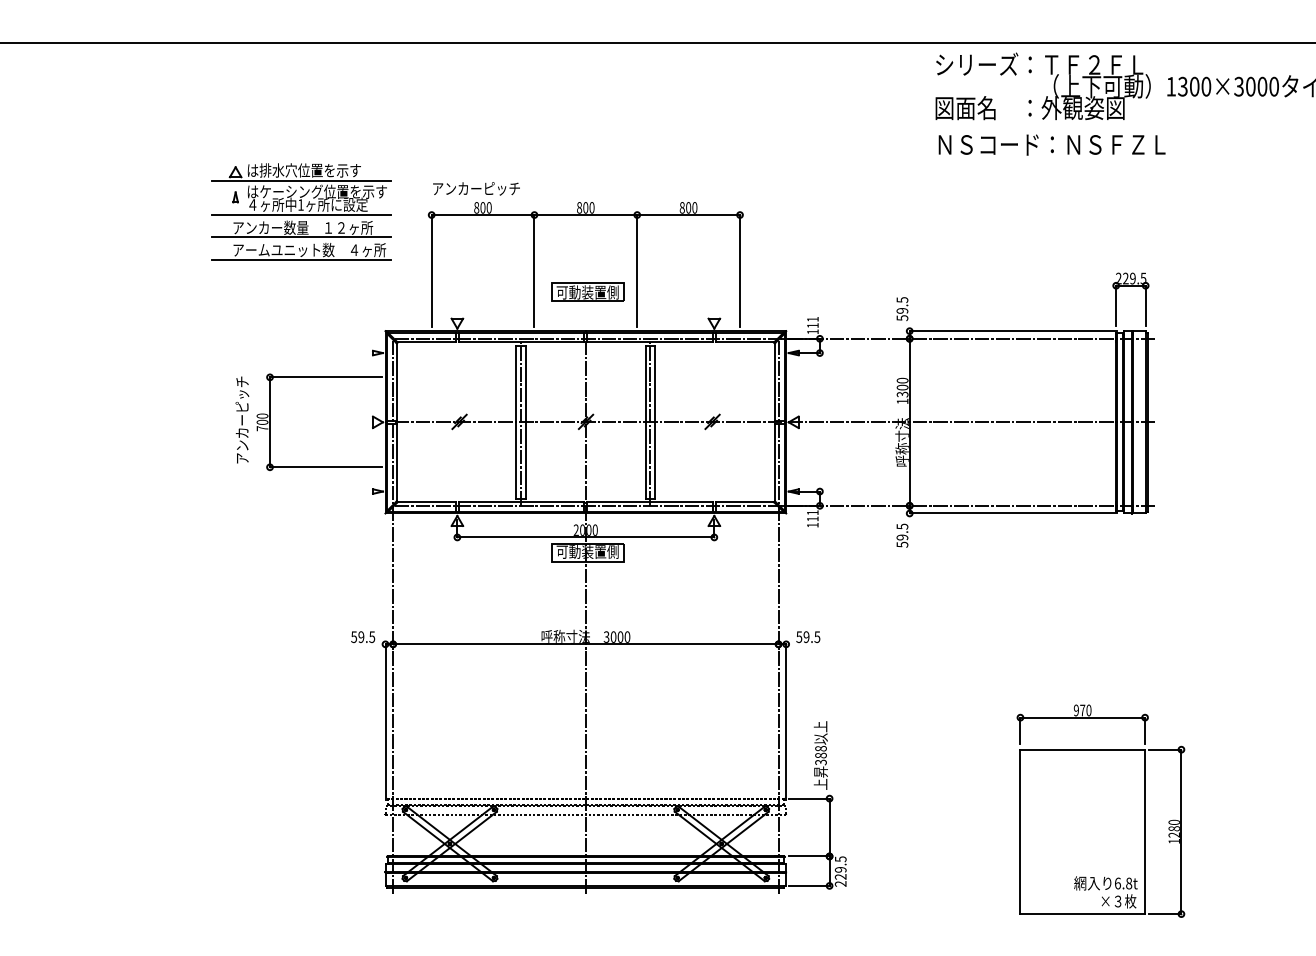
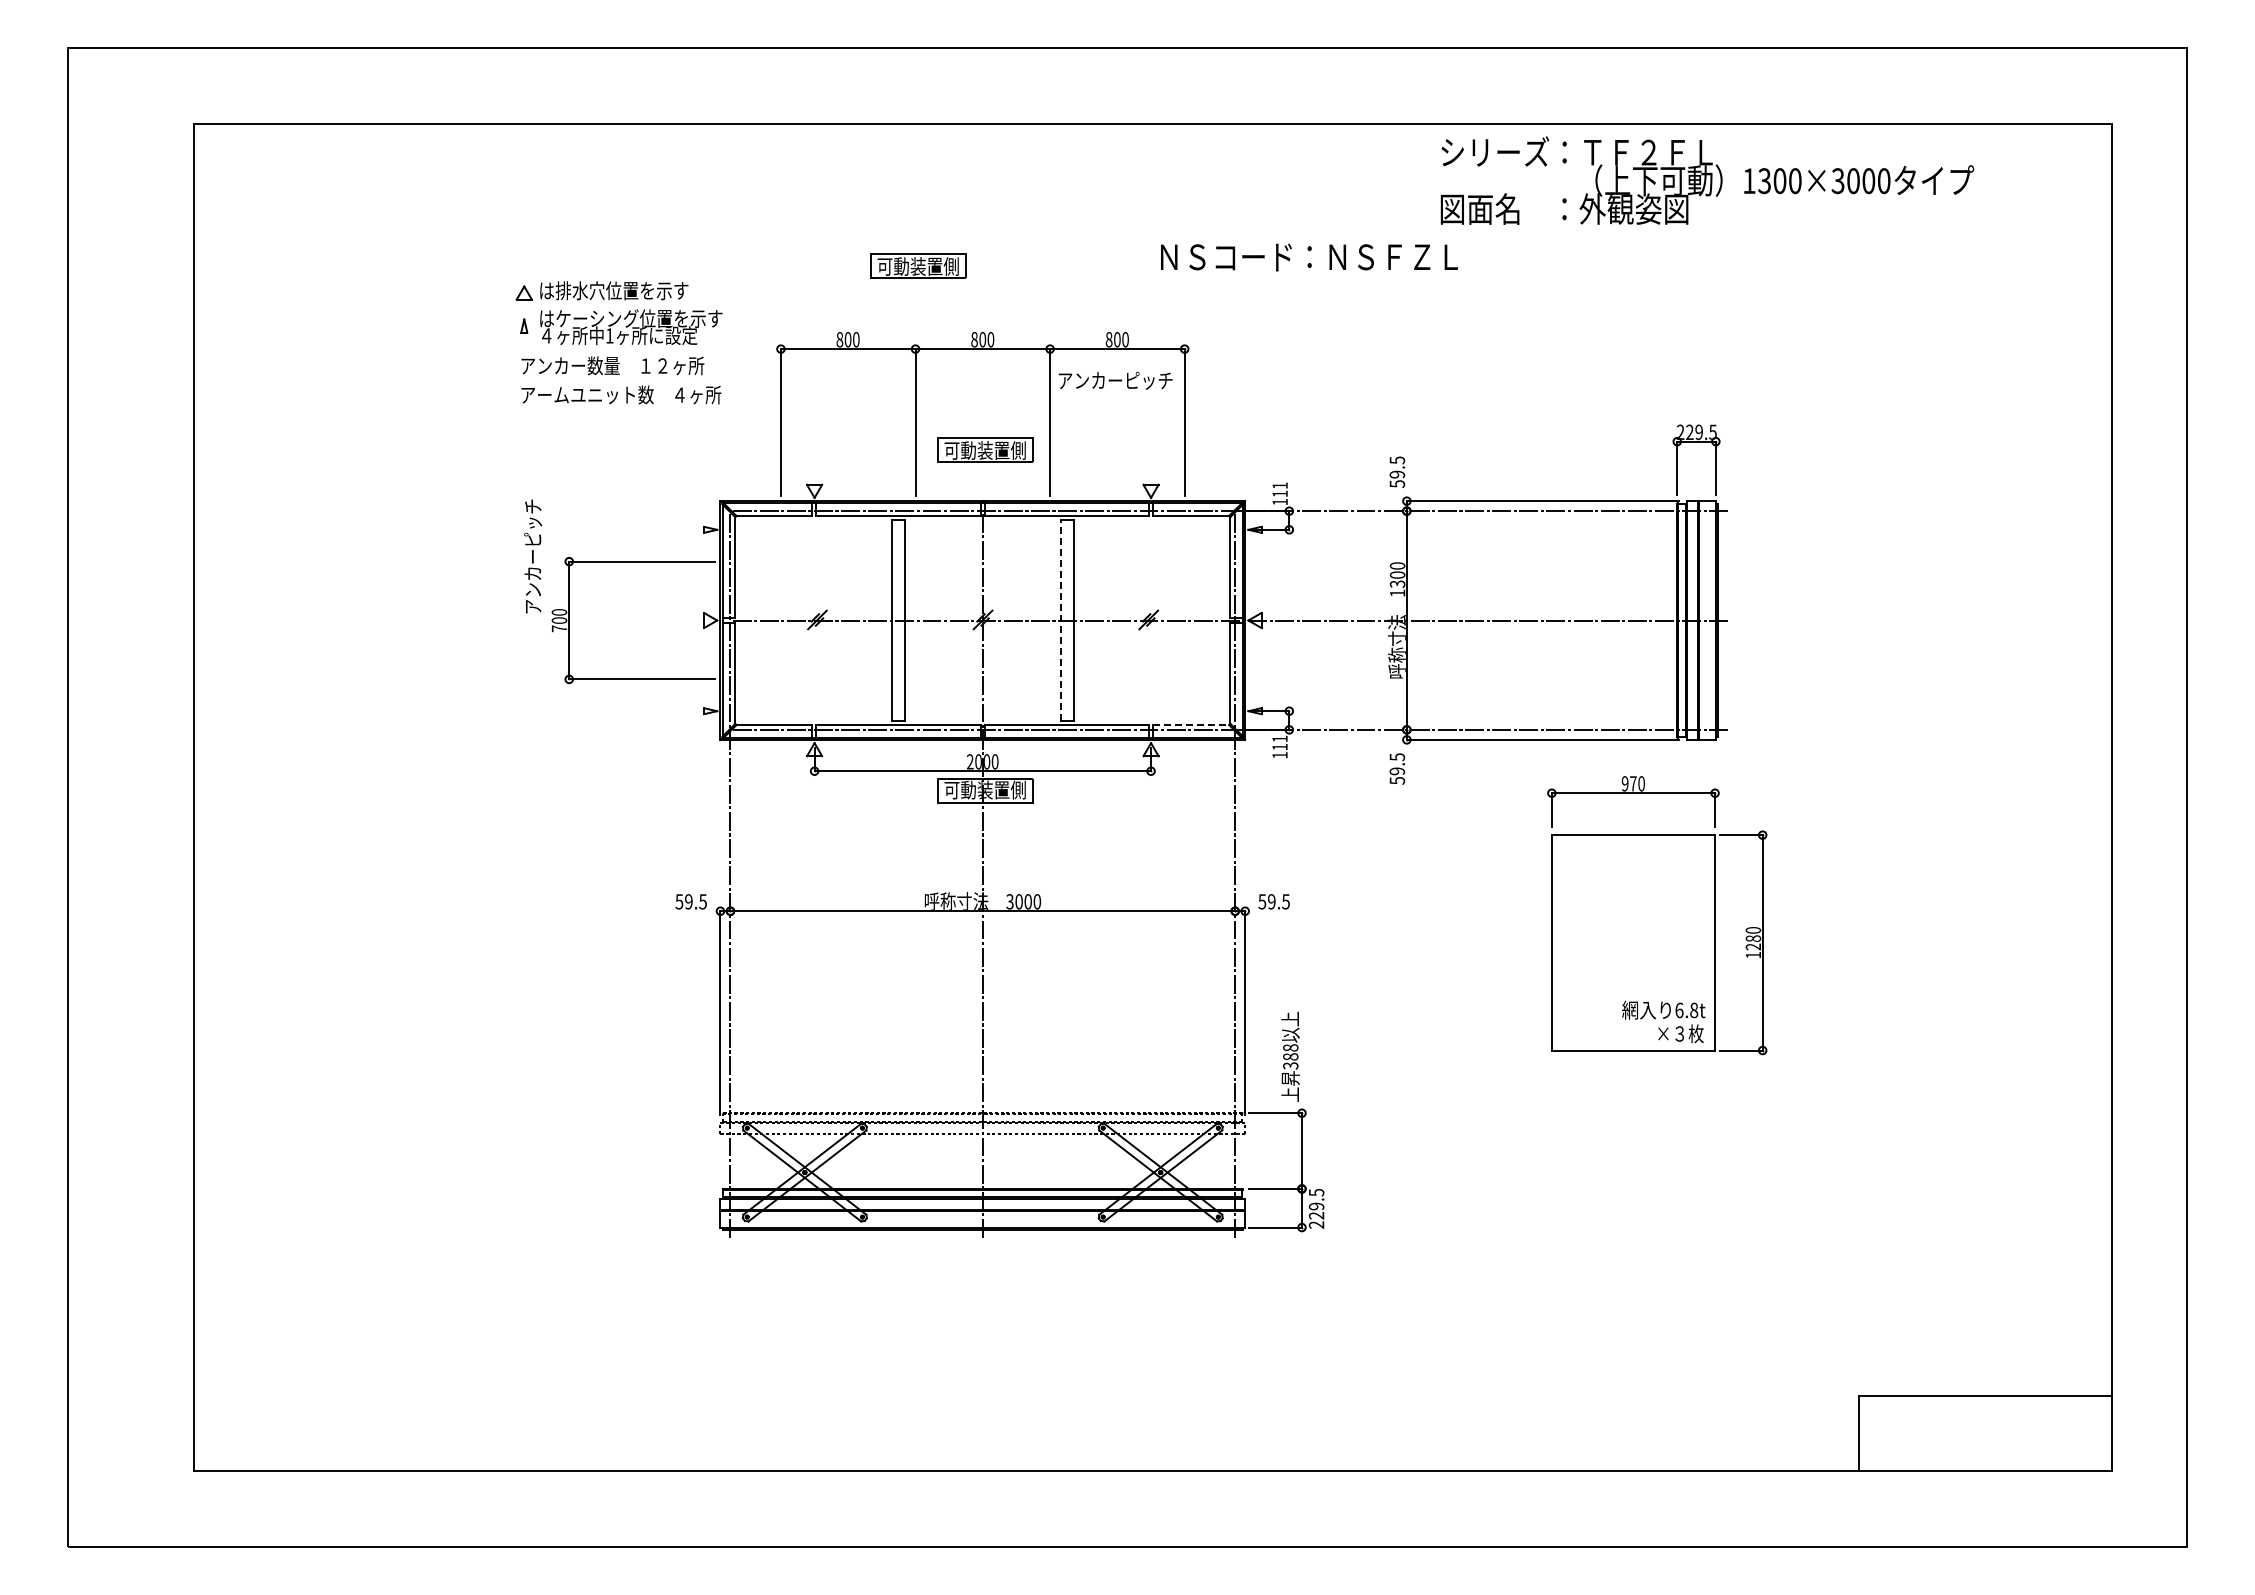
text: (1052, 145) -> (1309, 257), moved
part: (536, 151) -> (918, 265), added
line: (301, 180) -> (610, 304), removed
text: (476, 188) -> (1115, 380), moved
line: (301, 215) -> (610, 349), removed
line: (301, 237) -> (610, 378), removed
line: (301, 259) -> (610, 407), removed
text: (242, 420) -> (533, 556), moved
line: (521, 422) -> (898, 620), removed
line: (645, 422) -> (1061, 620), solid -> dashed
line: (650, 422) -> (1067, 620), removed
line: (745, 502) -> (1191, 725), solid -> dashed
part: (1101, 811) -> (1657, 915), moved

